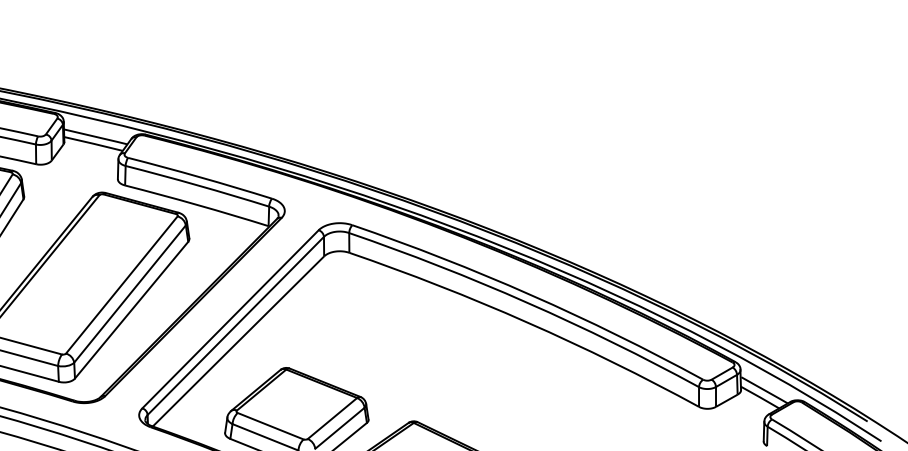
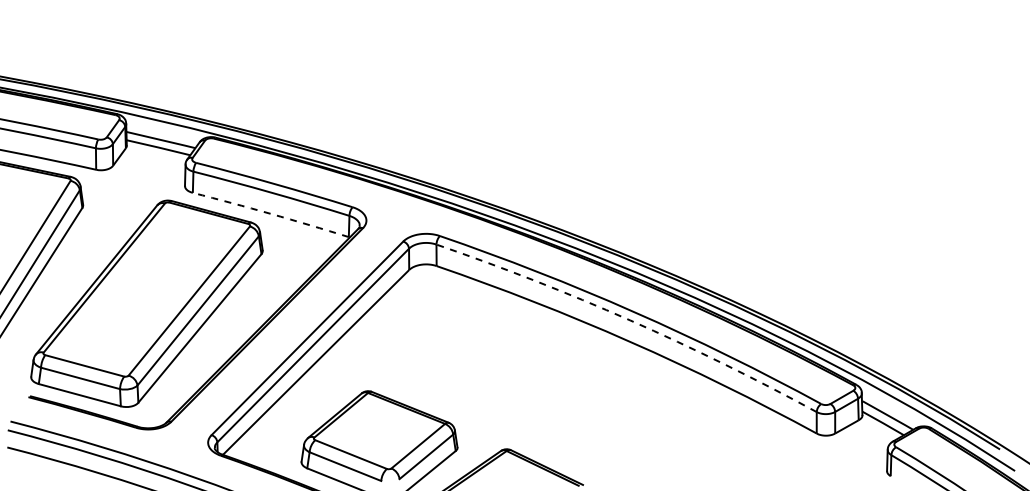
arc: (197, 204) -> (271, 213), solid -> dashed
arc: (527, 302) -> (630, 320), solid -> dashed

